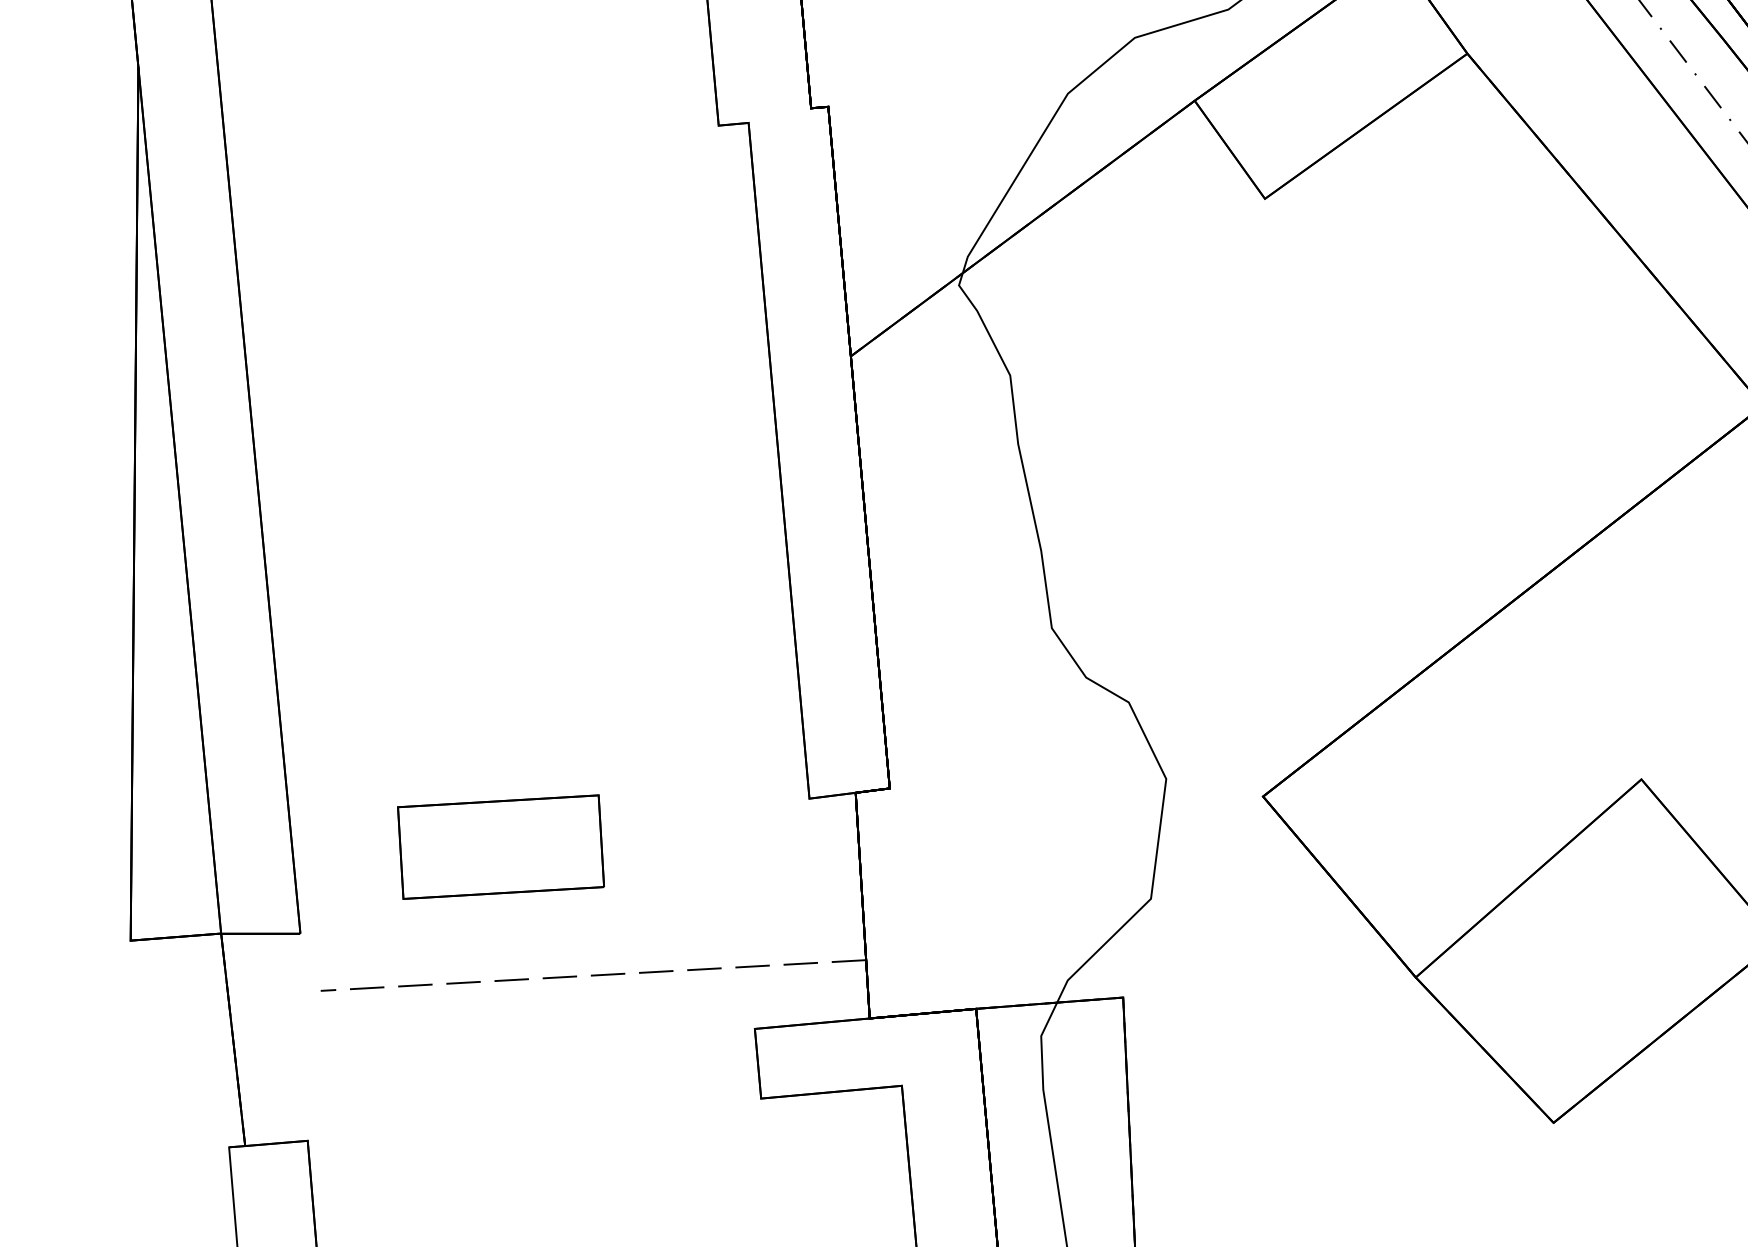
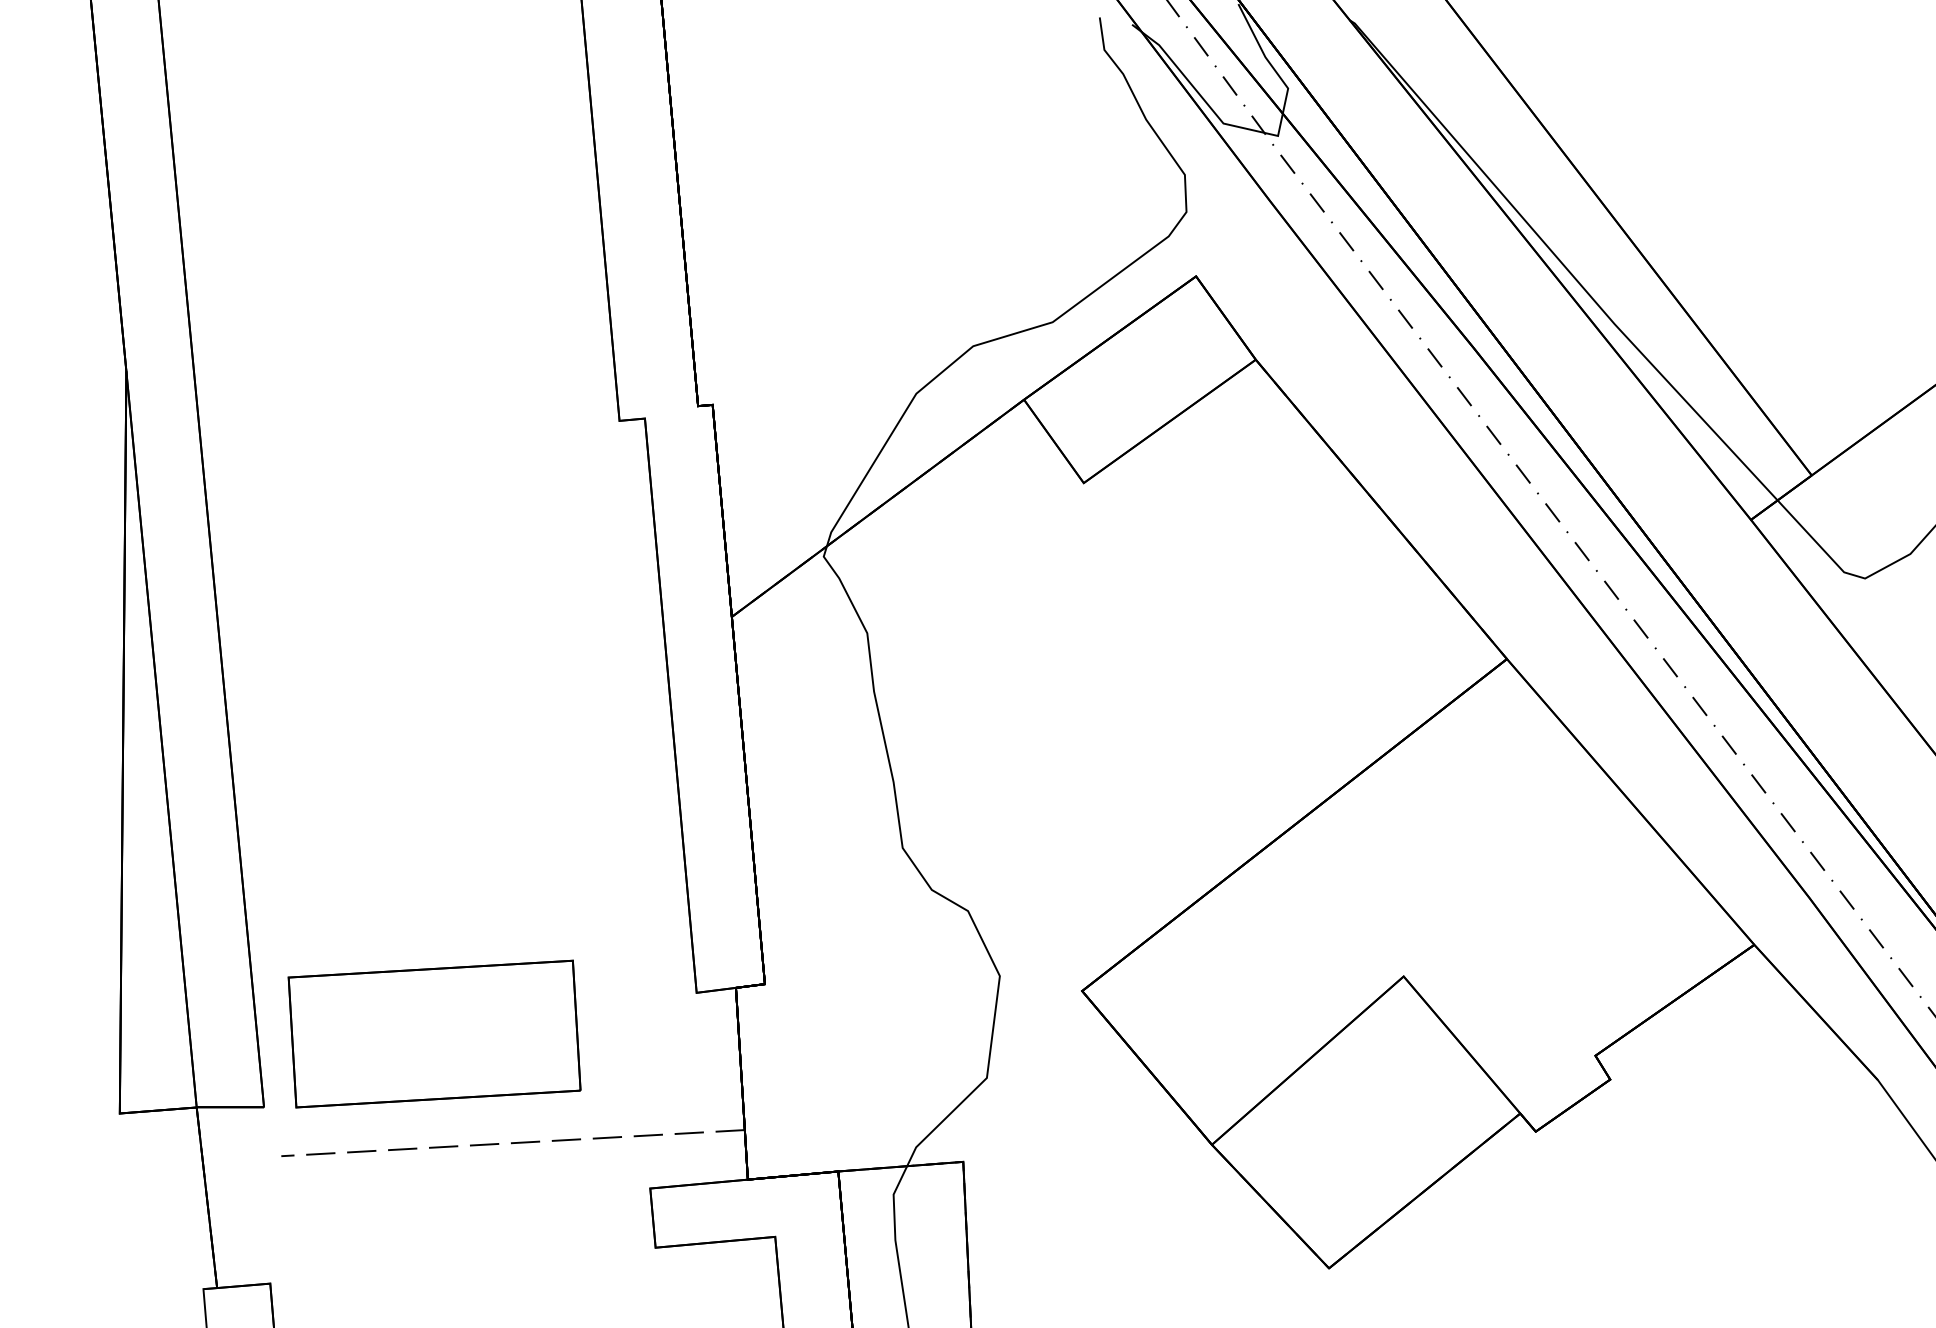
part: (500, 846) -> (434, 1033), size x1.67

